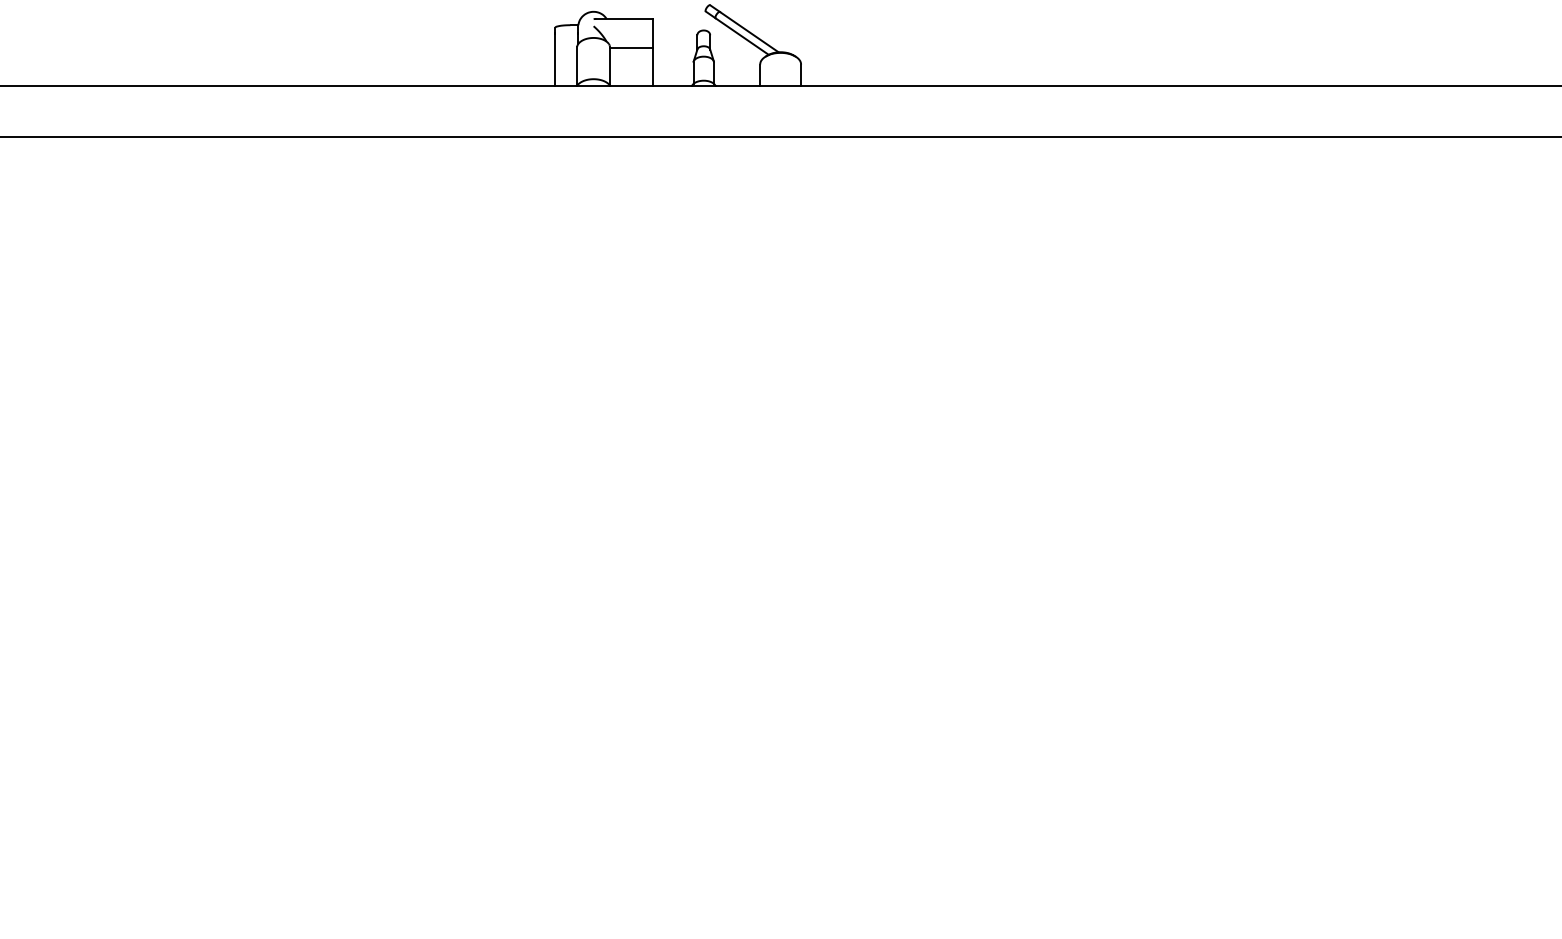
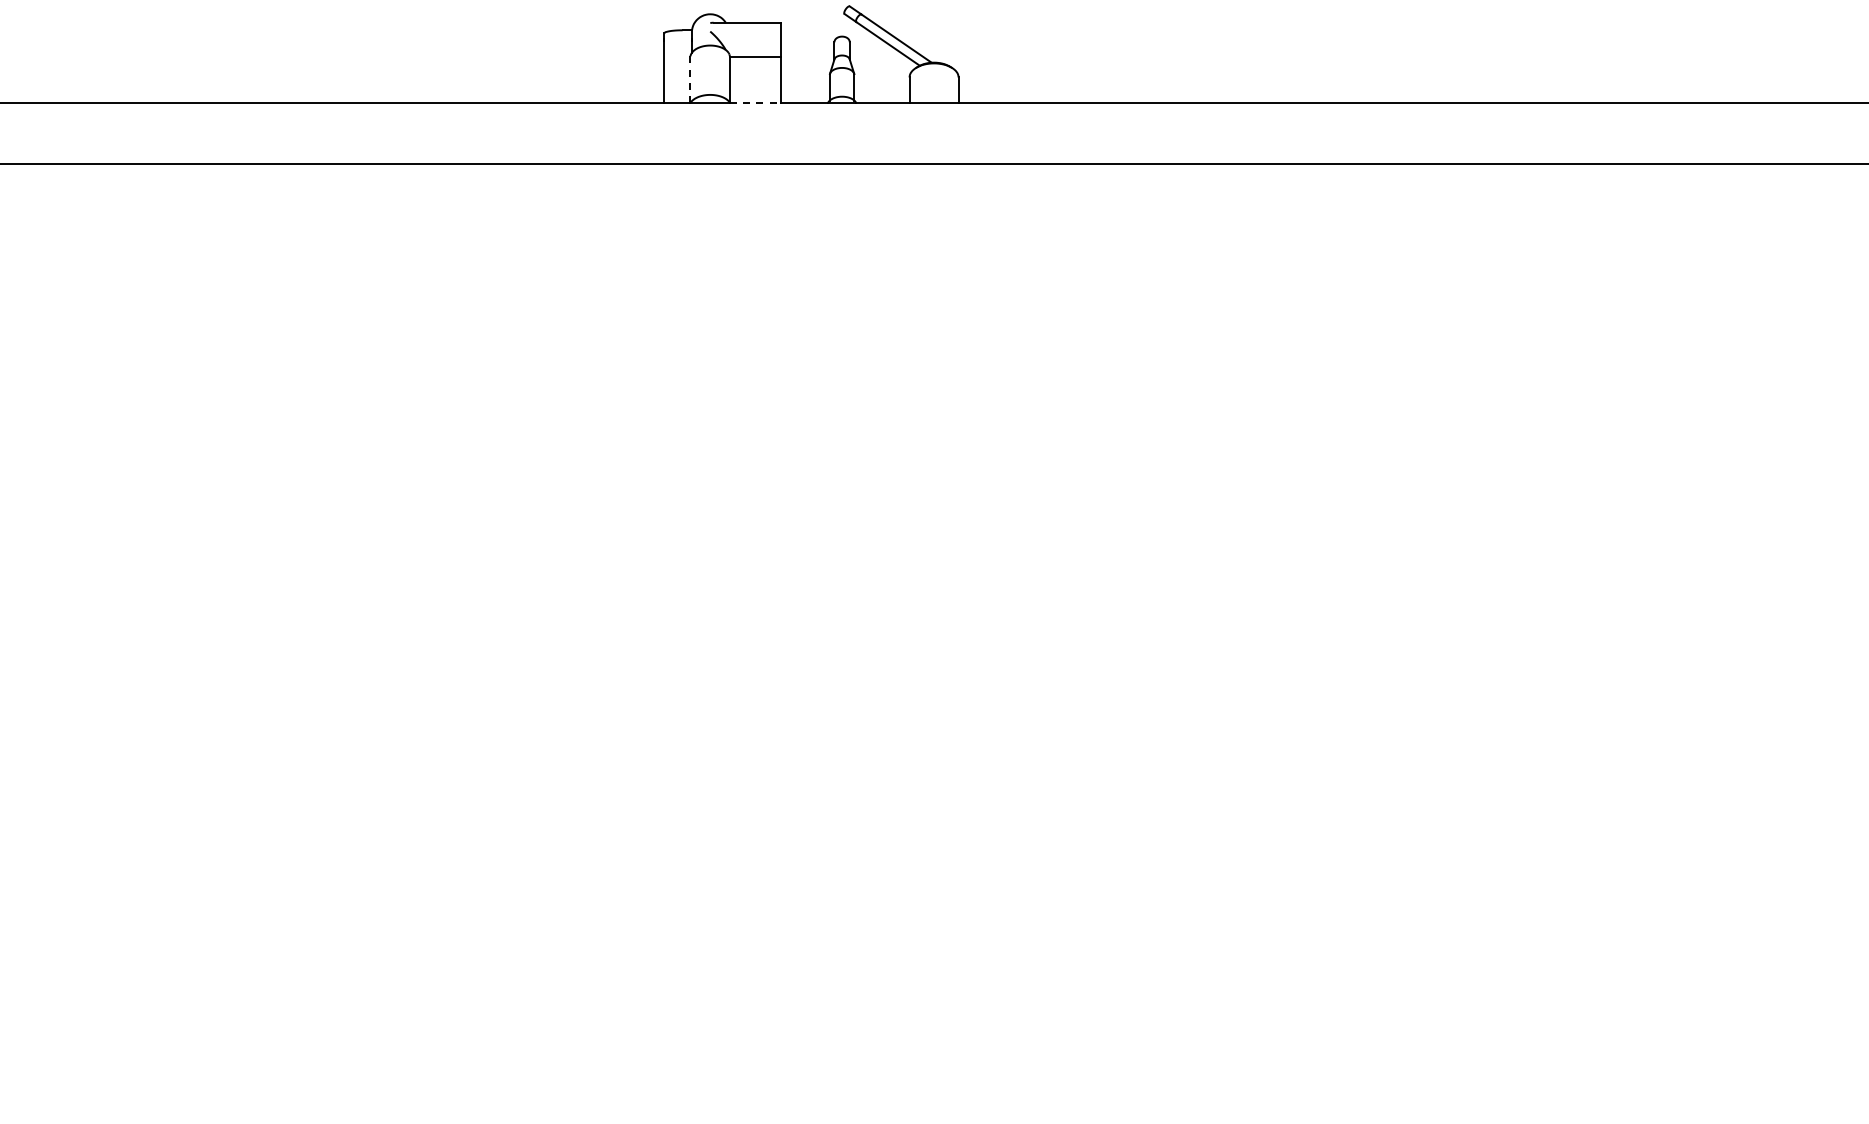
line: (577, 66) -> (690, 79), solid -> dashed
line: (631, 85) -> (755, 102), solid -> dashed

